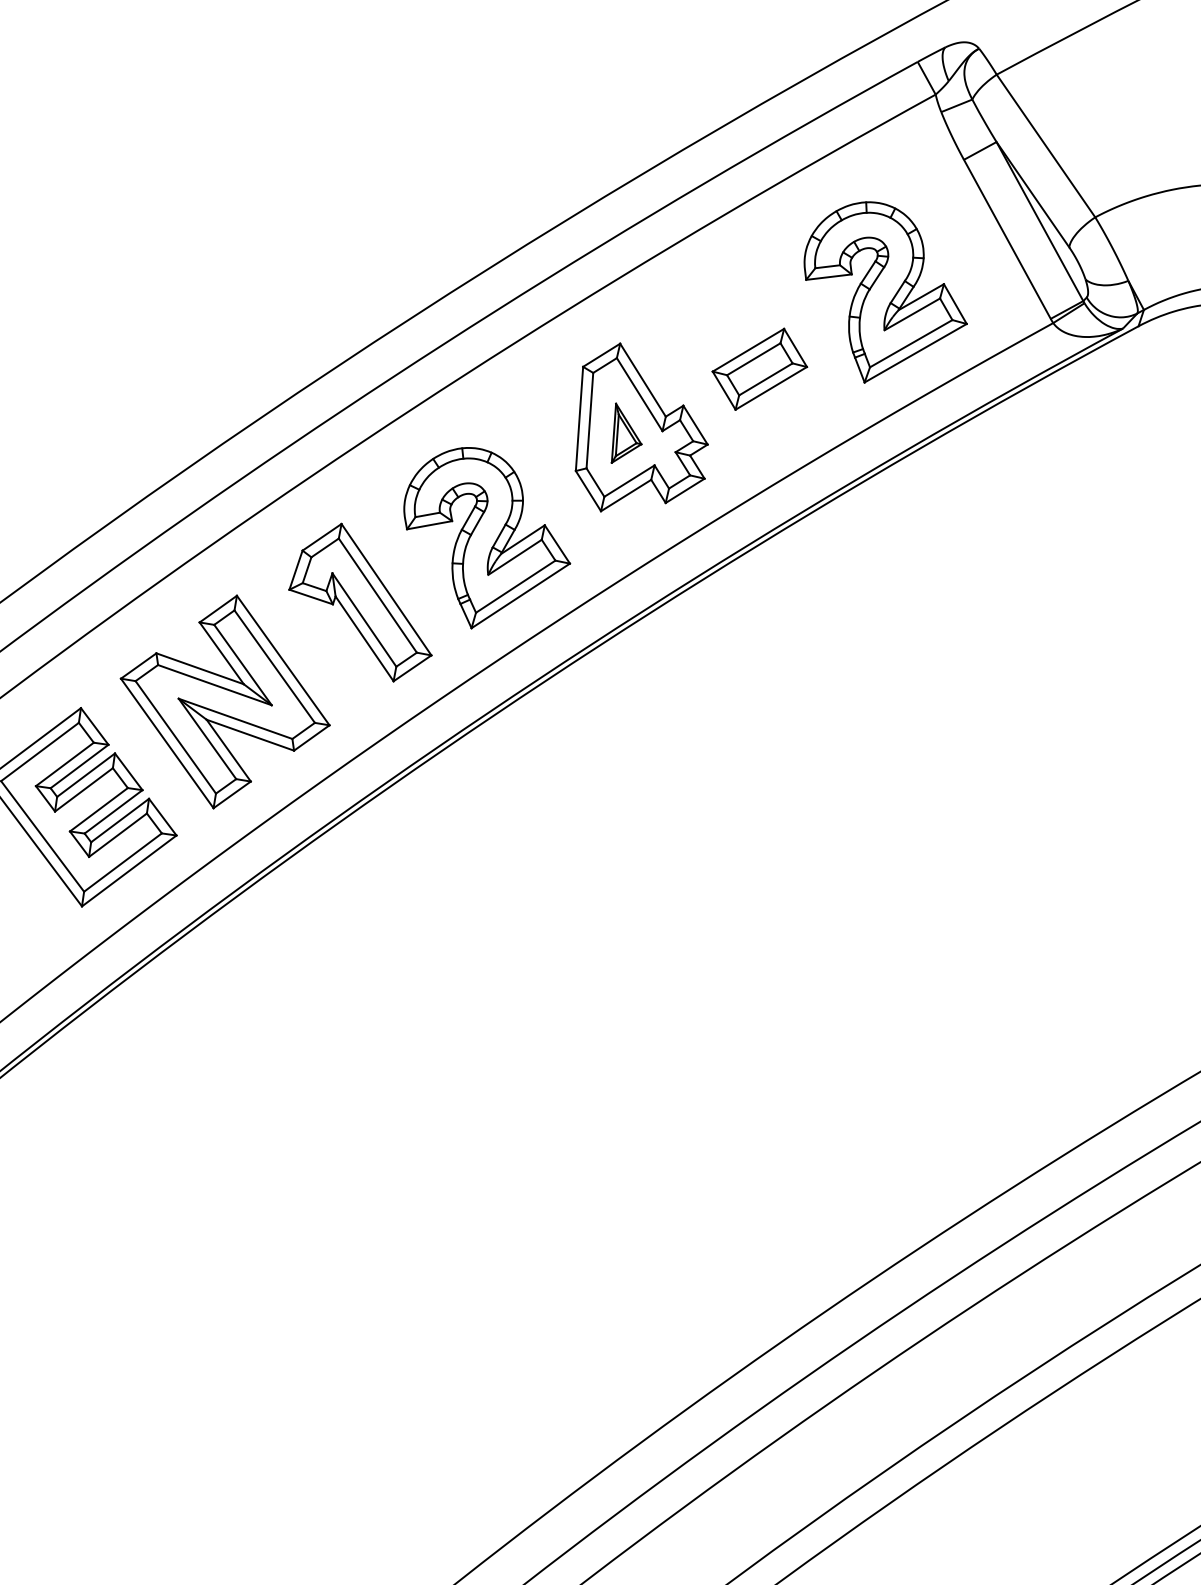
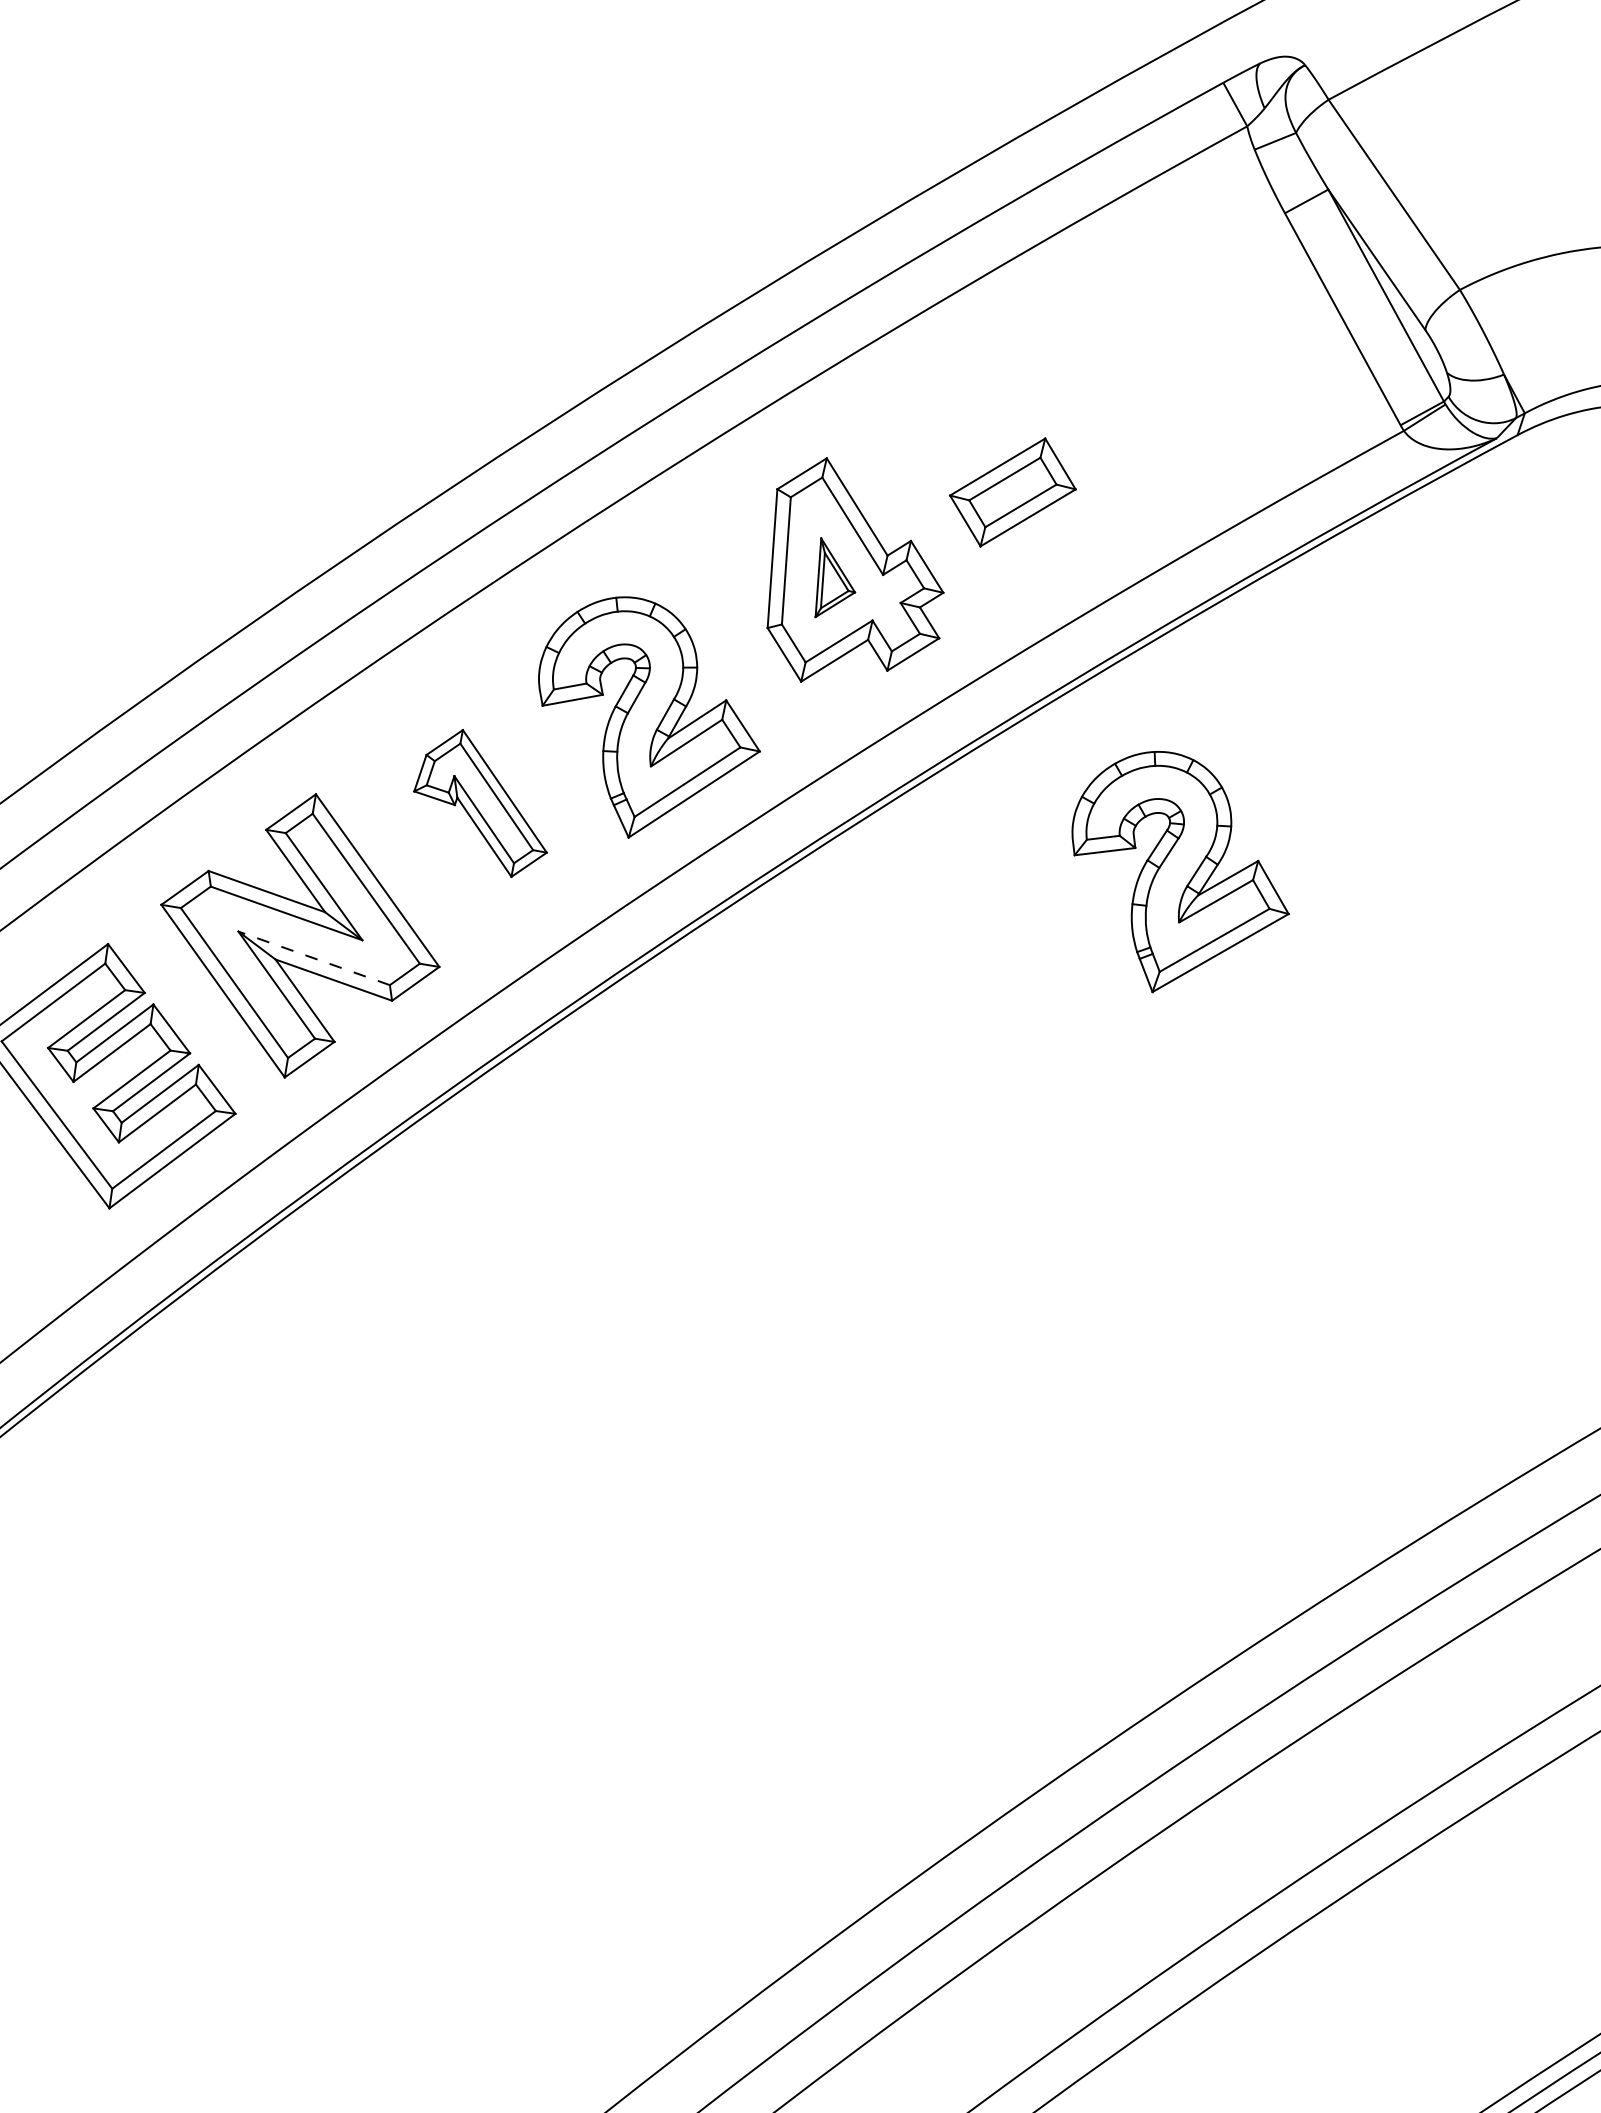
part: (885, 292) -> (1180, 872), moved
part: (360, 602) -> (480, 803), size x0.7
line: (235, 718) -> (313, 958), solid -> dashed

